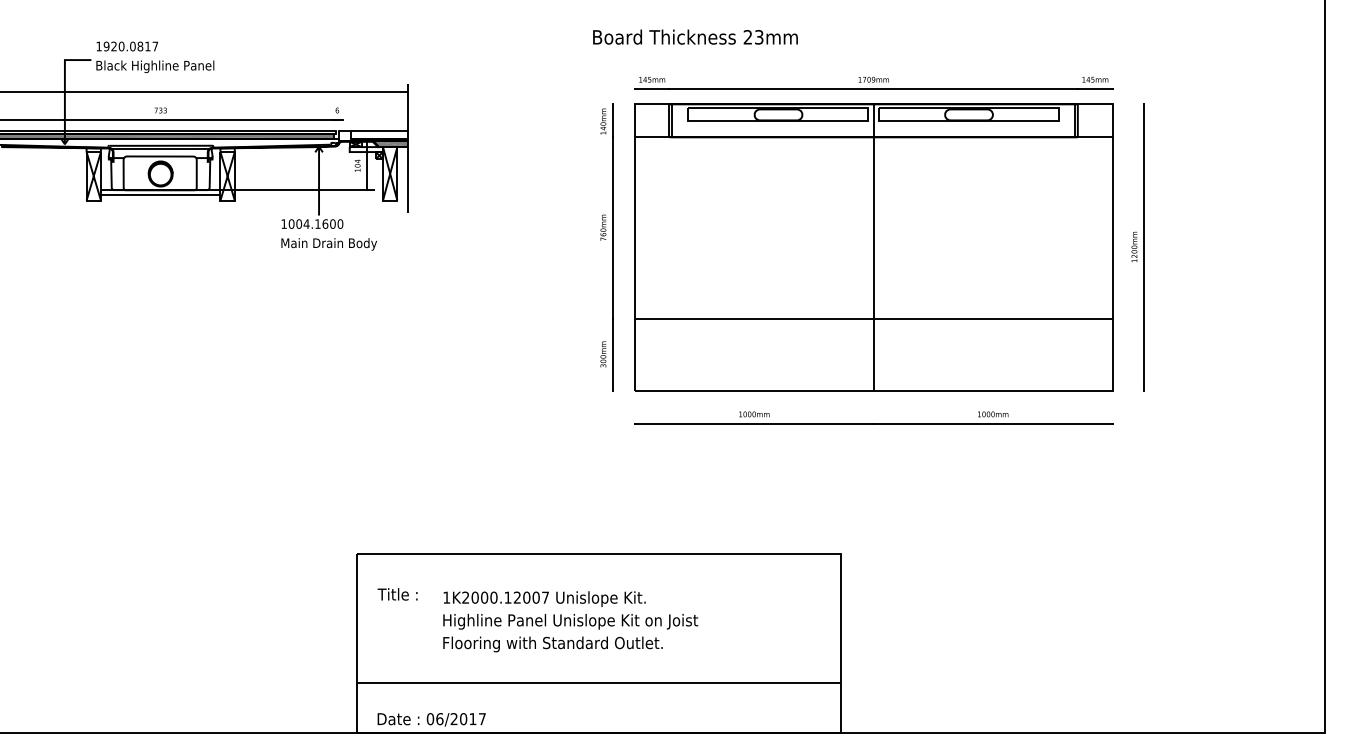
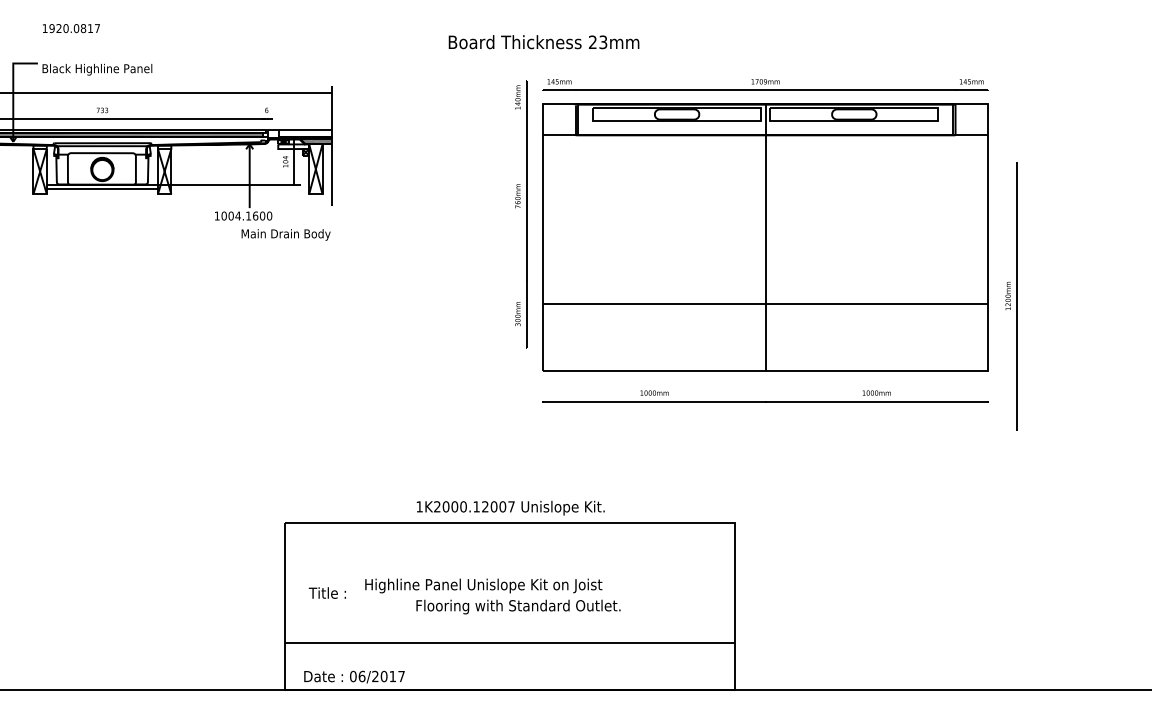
text: (695, 36) -> (544, 41), moved
text: (126, 46) -> (70, 28), moved
text: (328, 244) -> (285, 235), moved
part: (606, 247) -> (520, 214), moved
part: (1137, 247) -> (1011, 296), moved
text: (397, 594) -> (327, 593), moved
text: (544, 598) -> (510, 507), moved
text: (552, 644) -> (518, 607), moved

